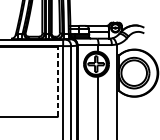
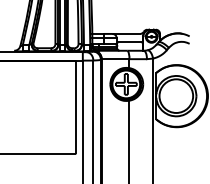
line: (57, 81) -> (75, 107), dashed -> solid

